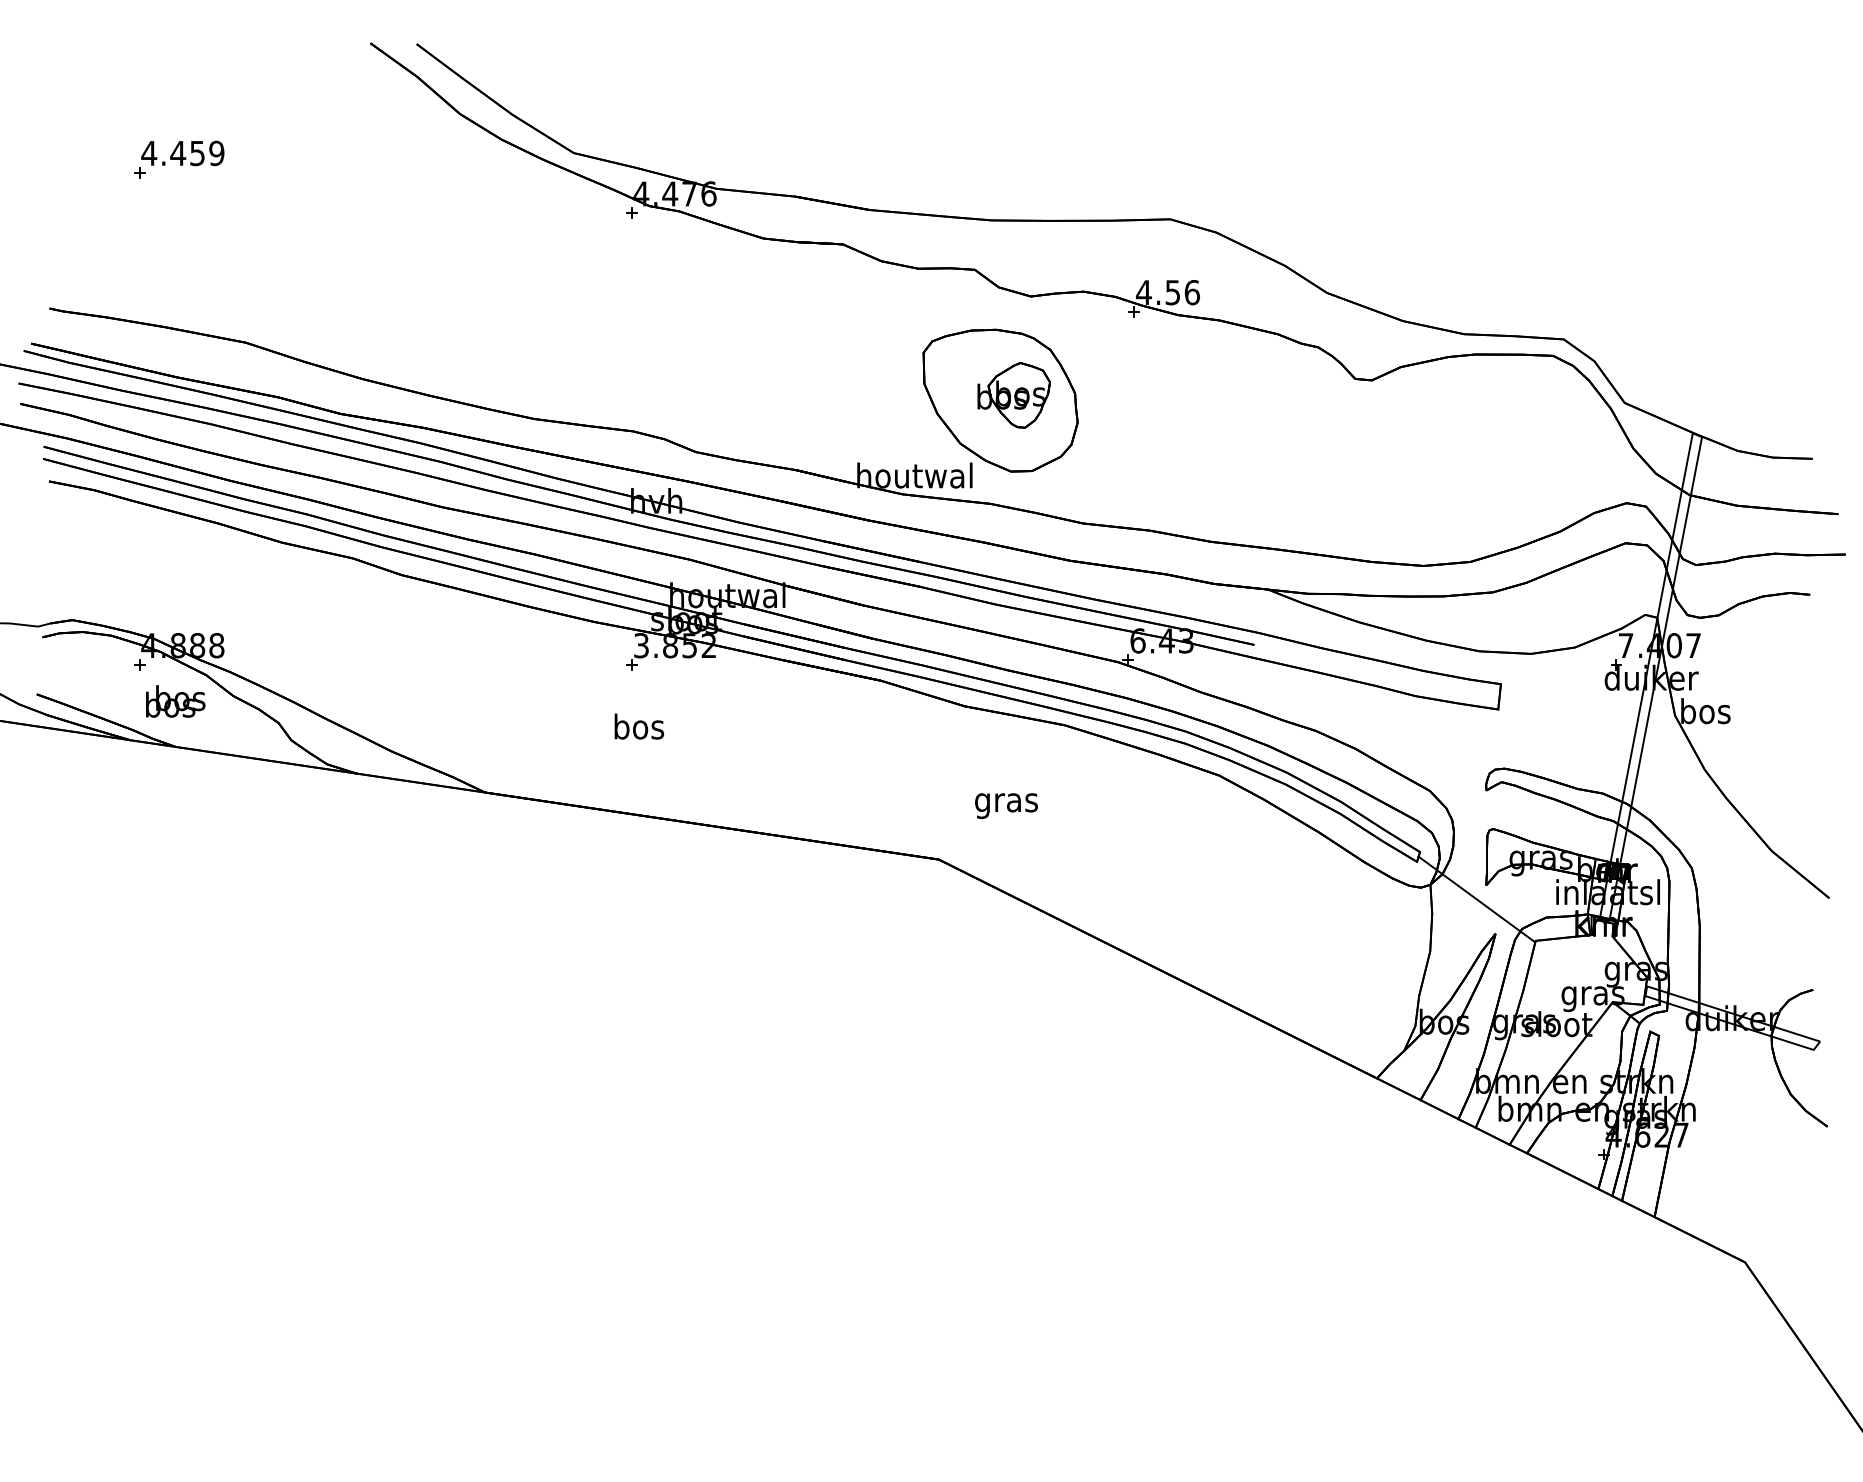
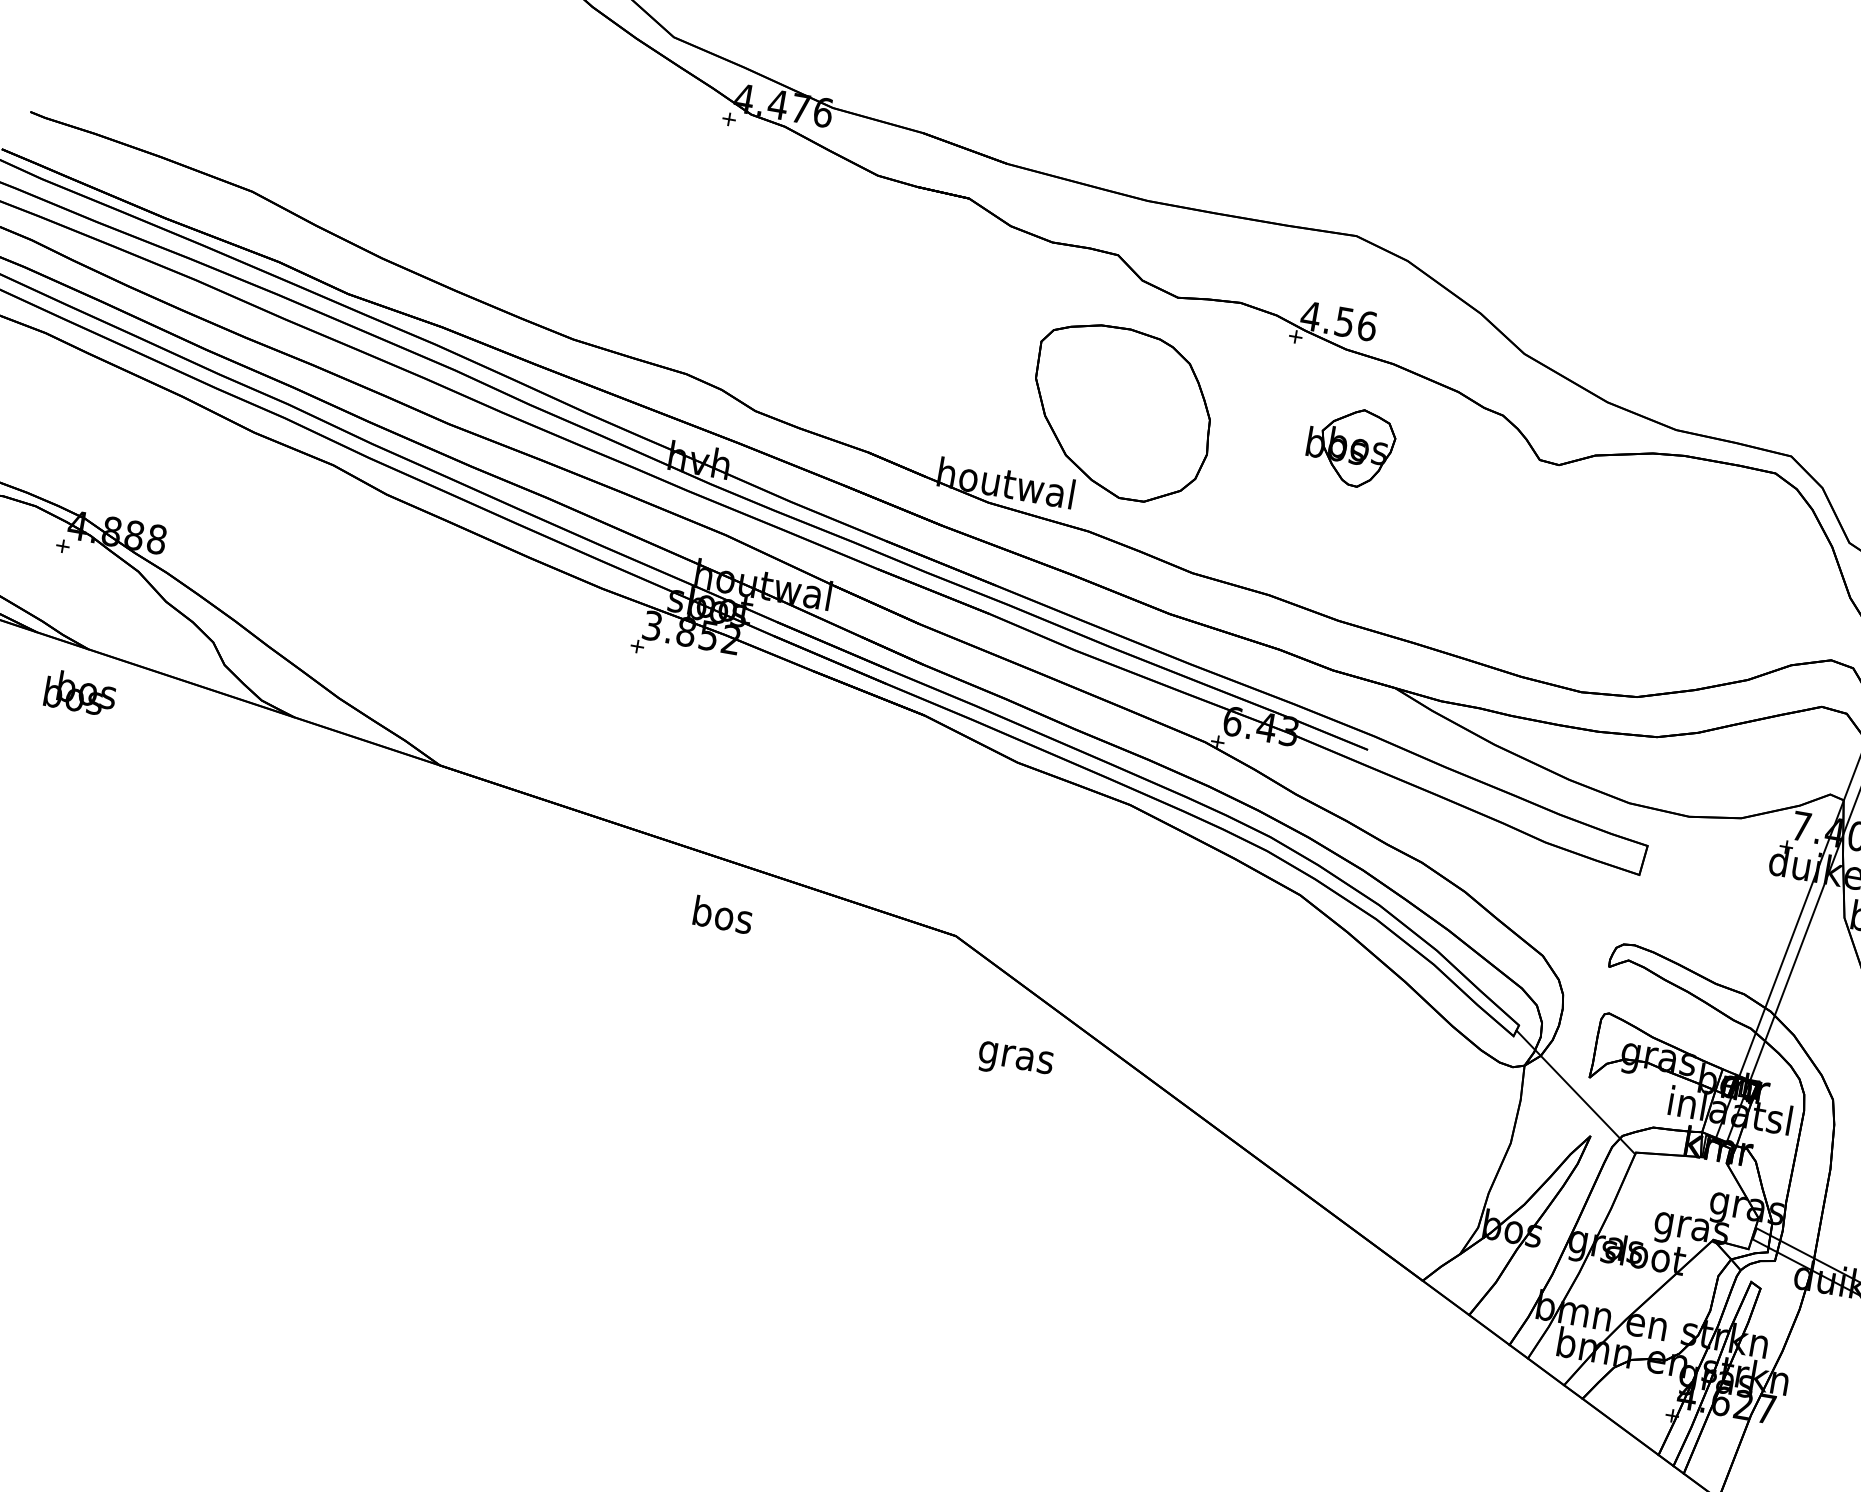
part: (1013, 395) -> (1350, 446), moved
text: (175, 701) -> (80, 693), moved
text: (639, 726) -> (723, 914), moved
text: (1006, 805) -> (1015, 1060), moved

